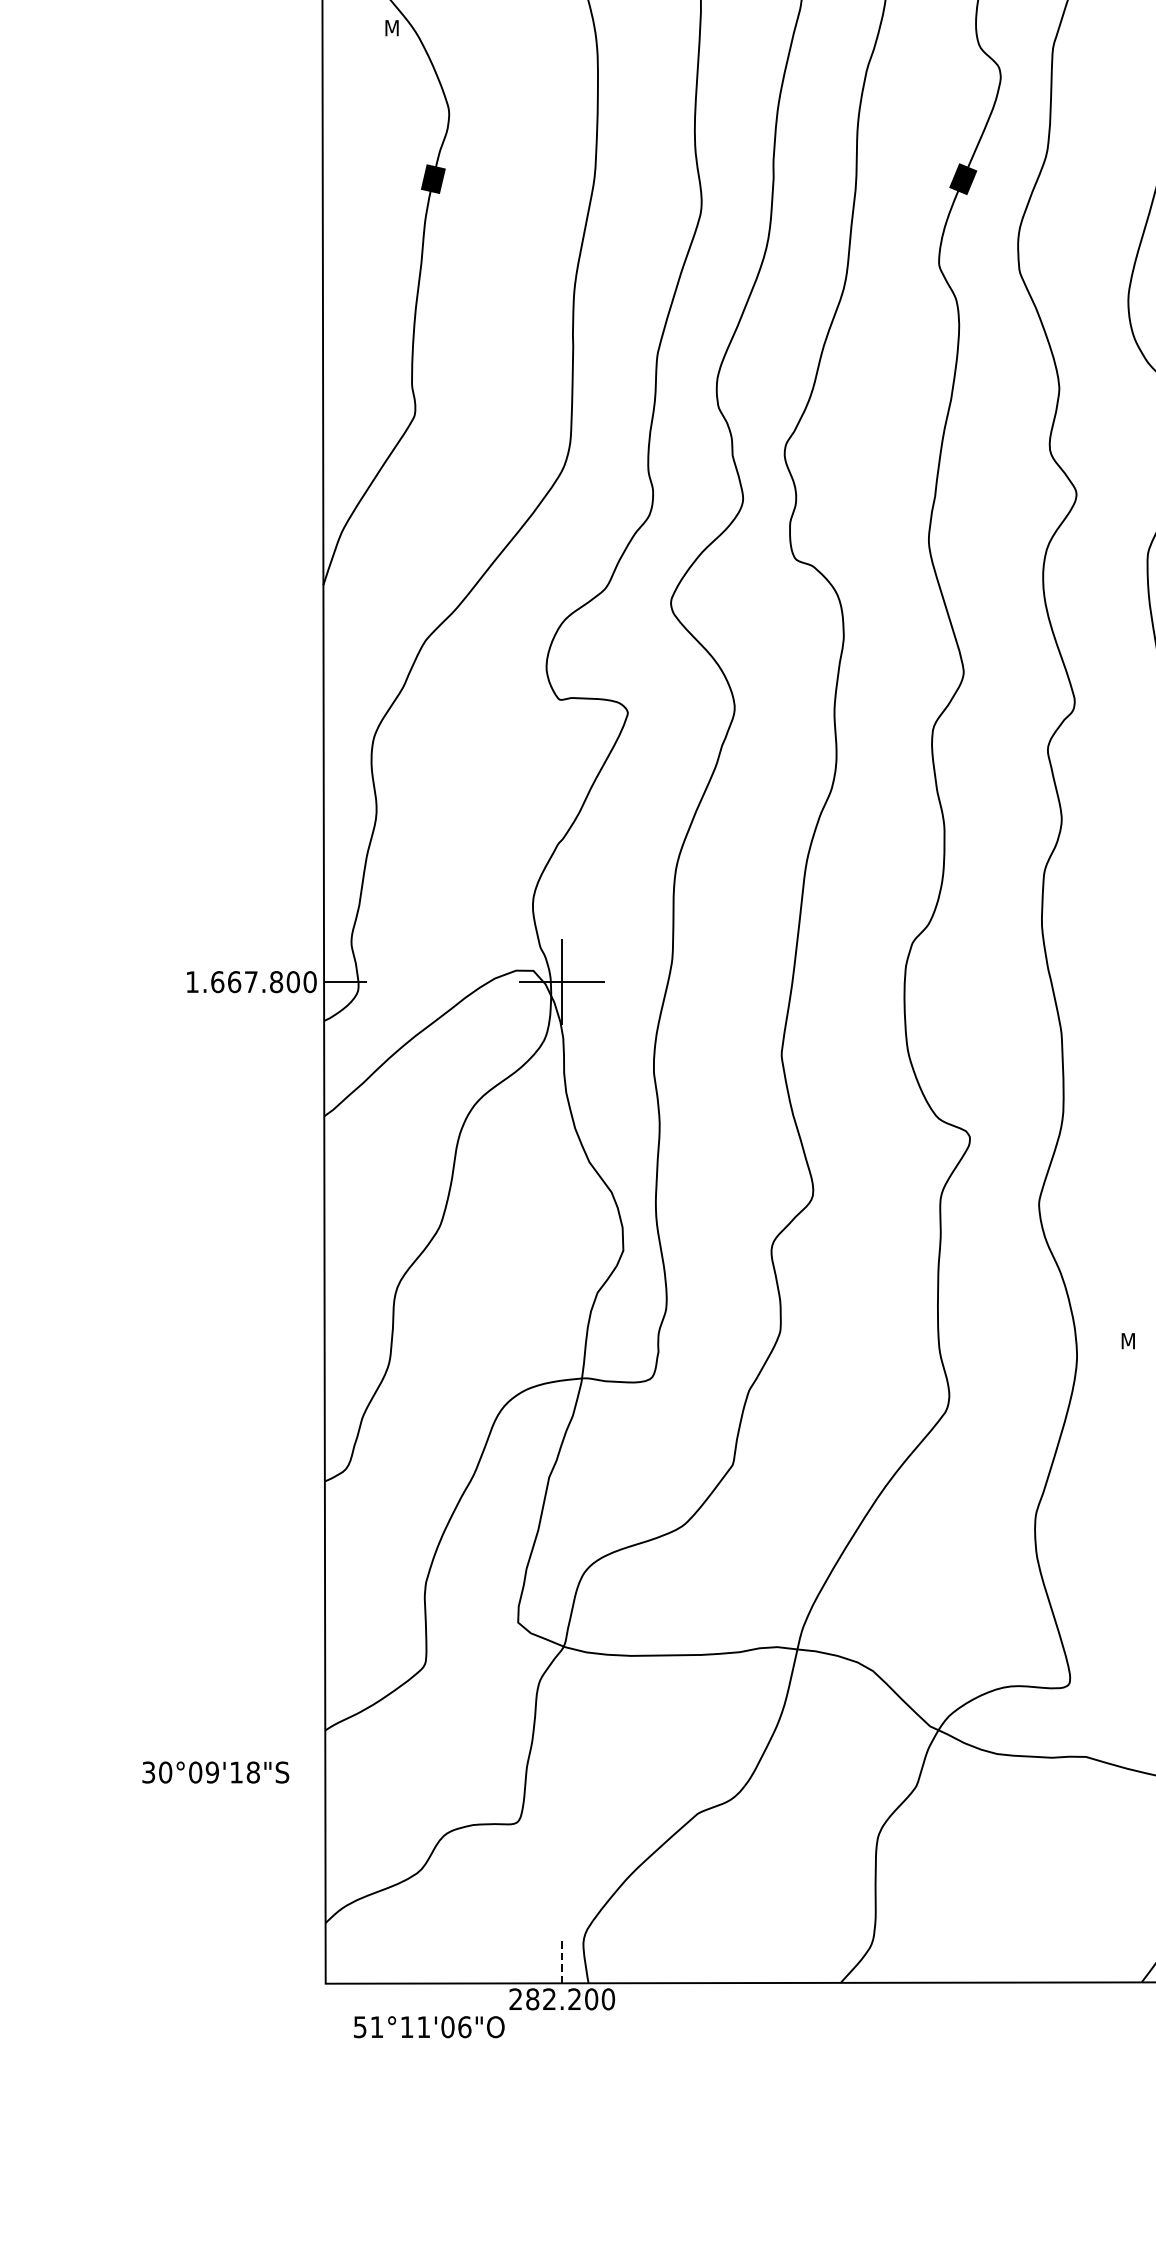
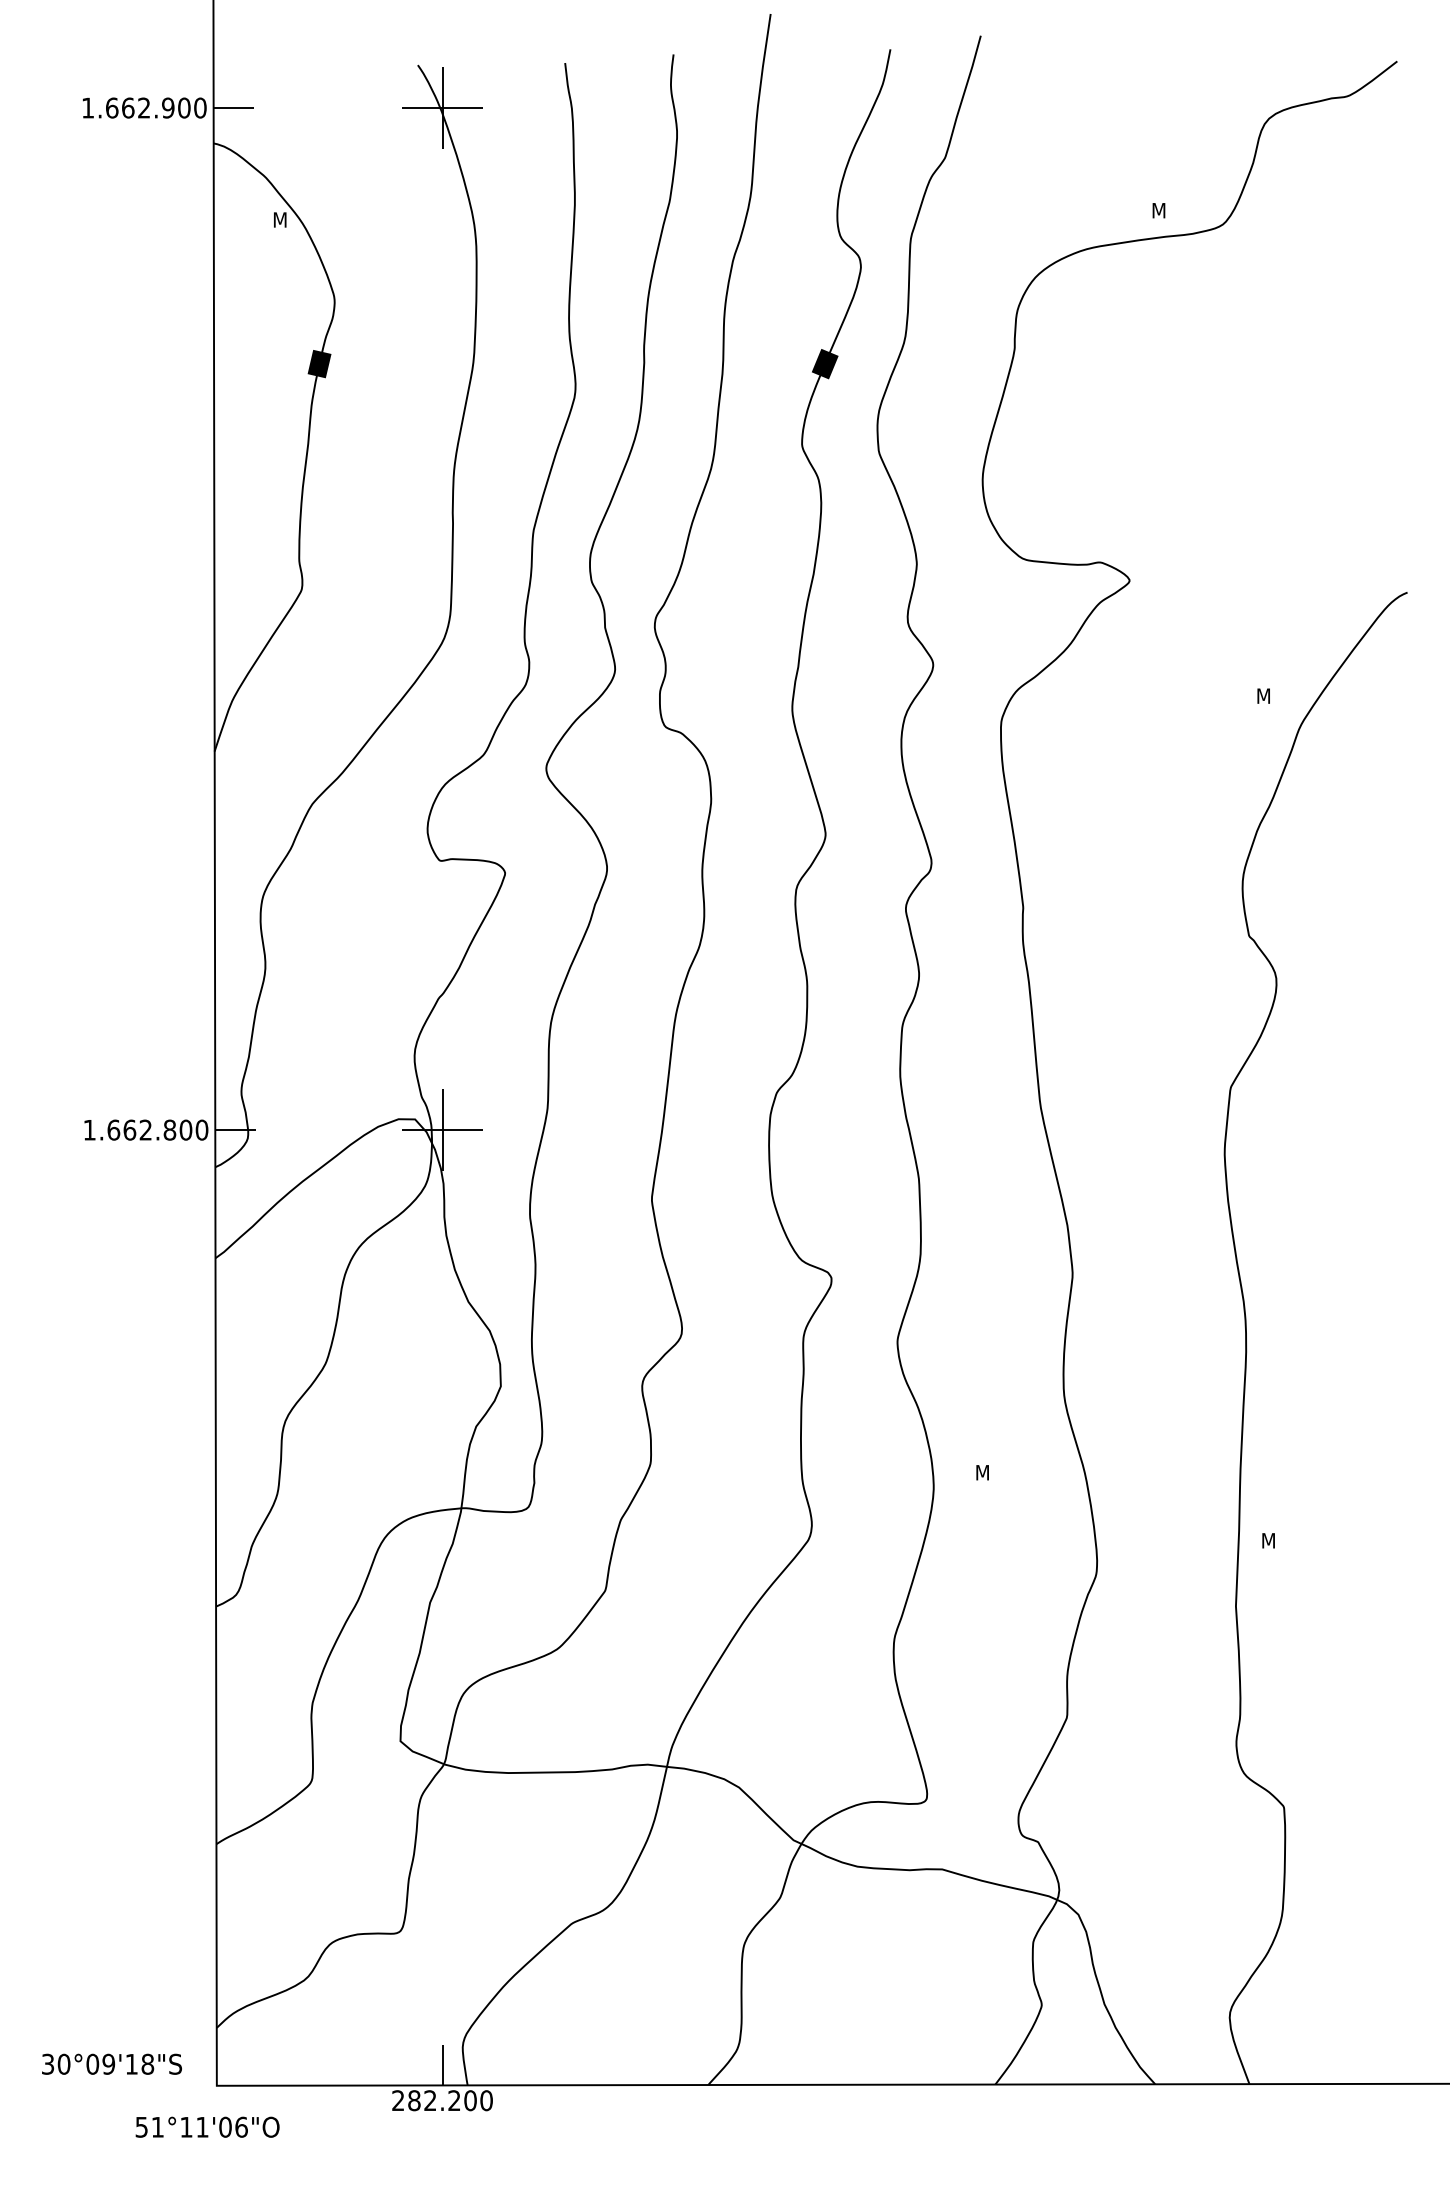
text: (250, 981) -> (145, 1129), 1.667.800 -> 1.662.800
text: (215, 1771) -> (111, 2063), moved
line: (562, 1961) -> (442, 2064), dashed -> solid
text: (429, 2026) -> (207, 2126), moved

